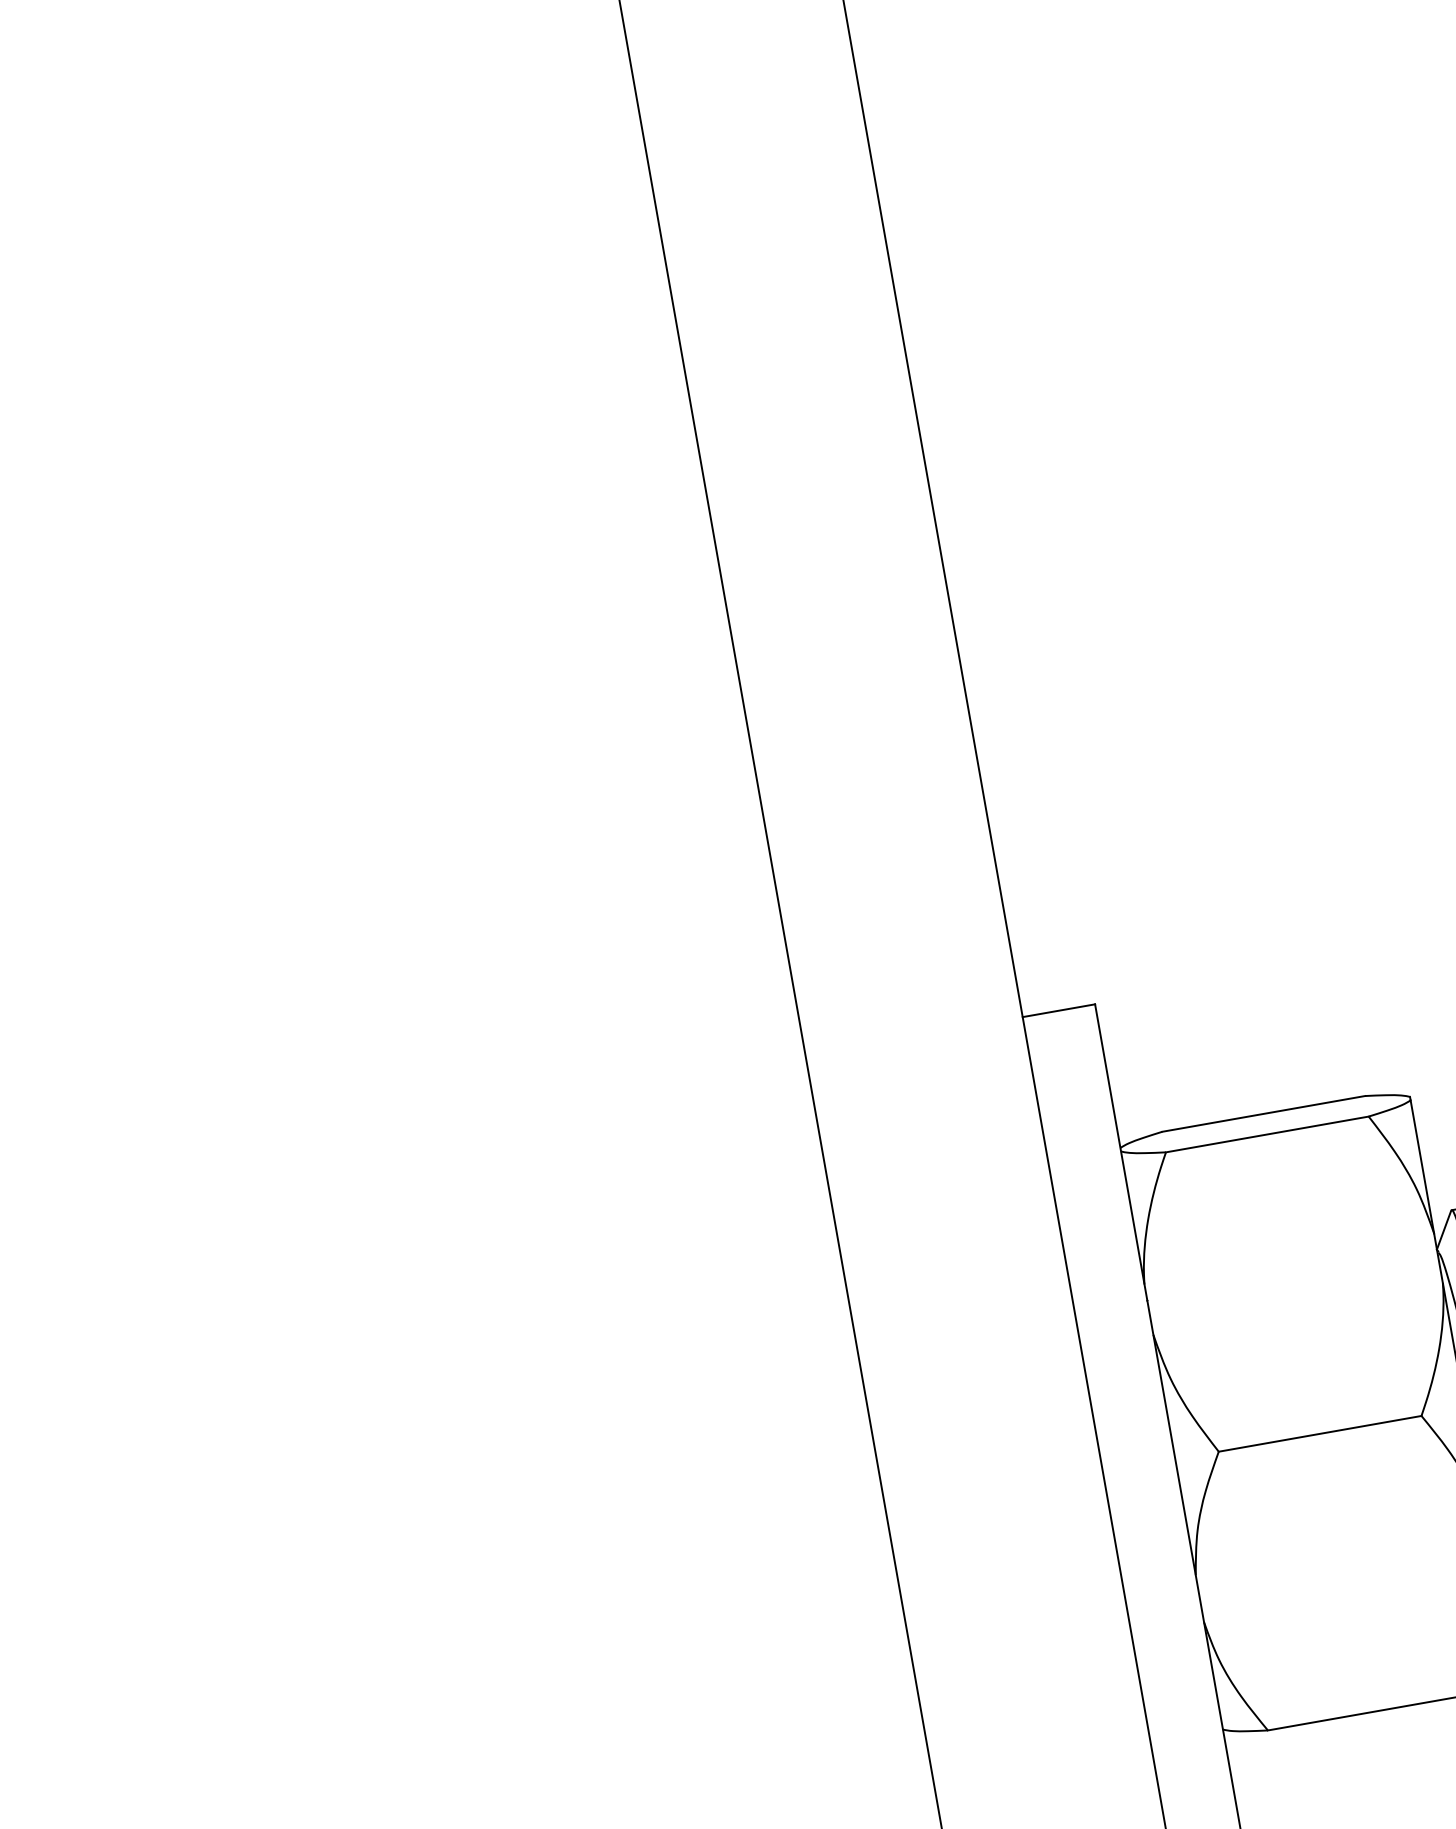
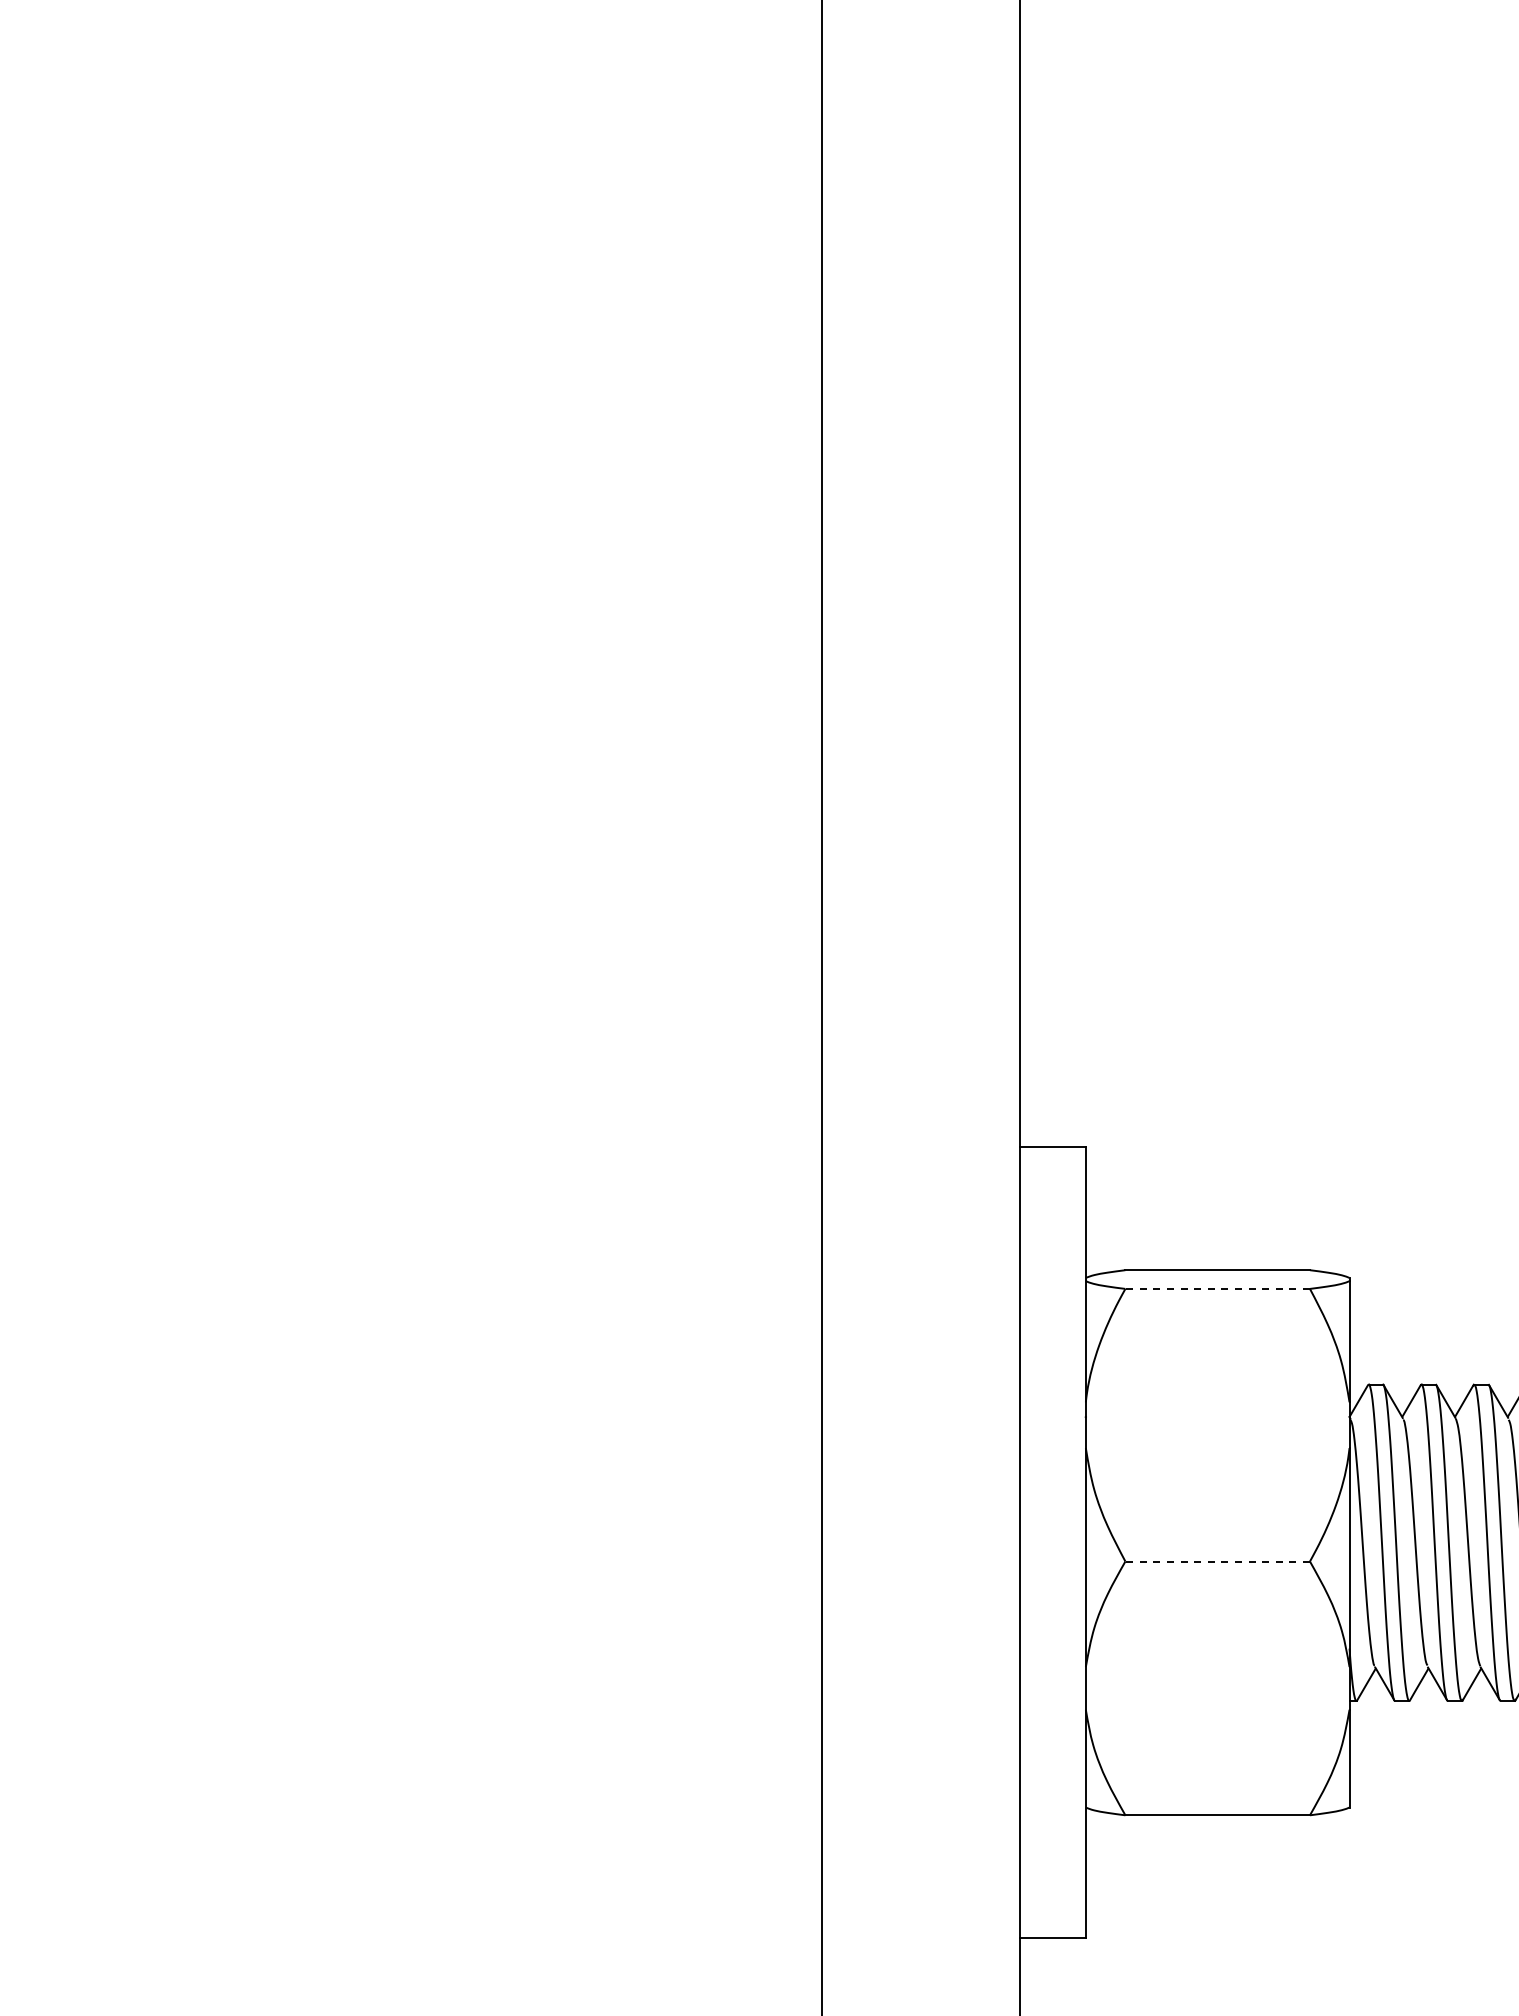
line: (1267, 1134) -> (1217, 1288), solid -> dashed
line: (1319, 1433) -> (1217, 1561), solid -> dashed

